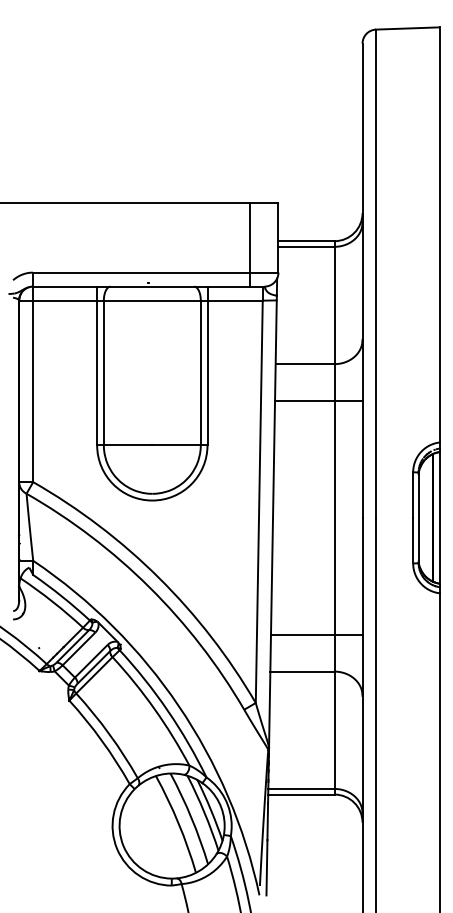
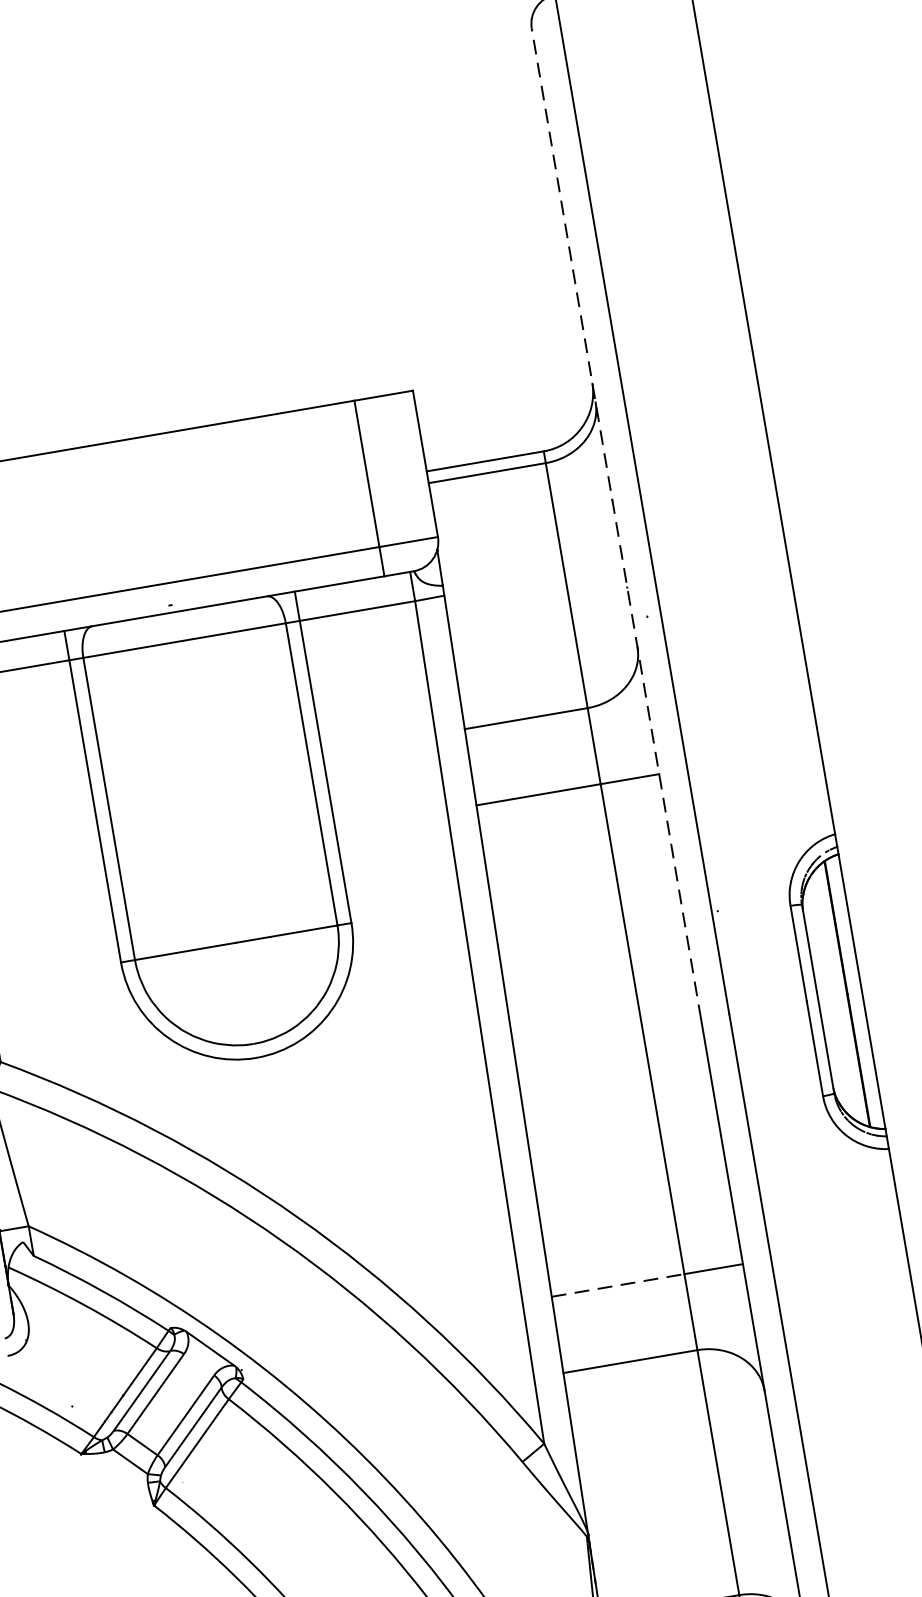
line: (362, 280) -> (616, 523), solid -> dashed
line: (302, 635) -> (617, 1286), solid -> dashed

